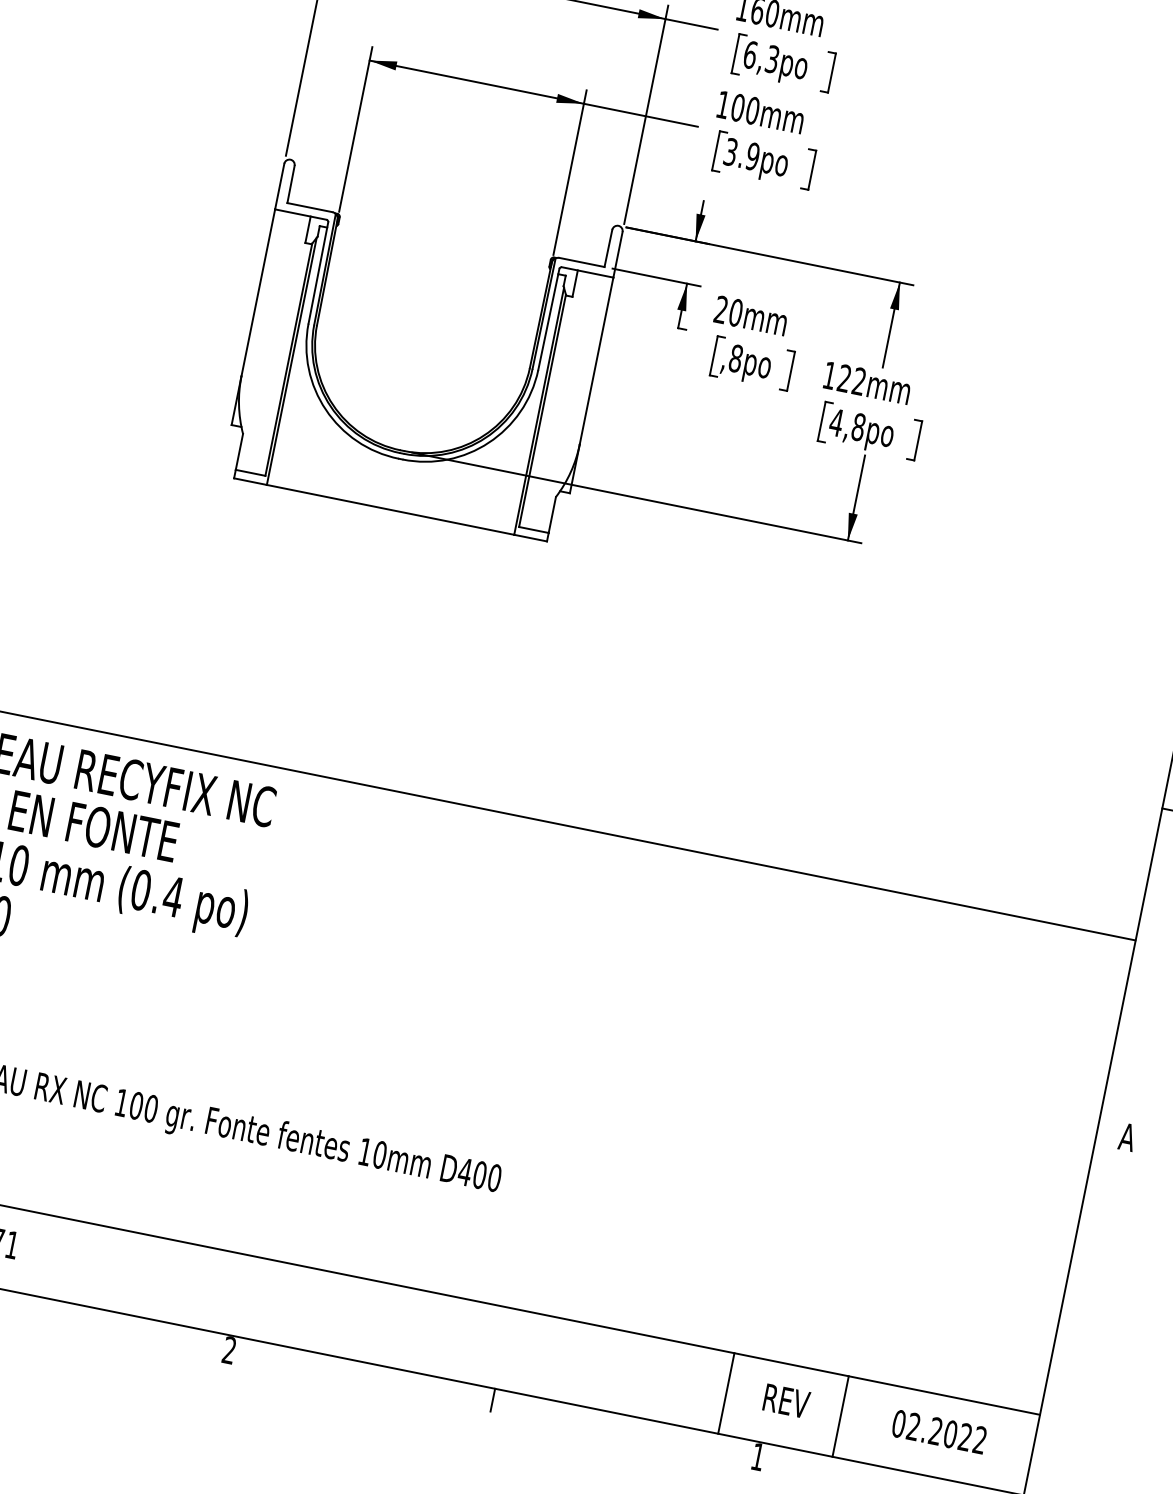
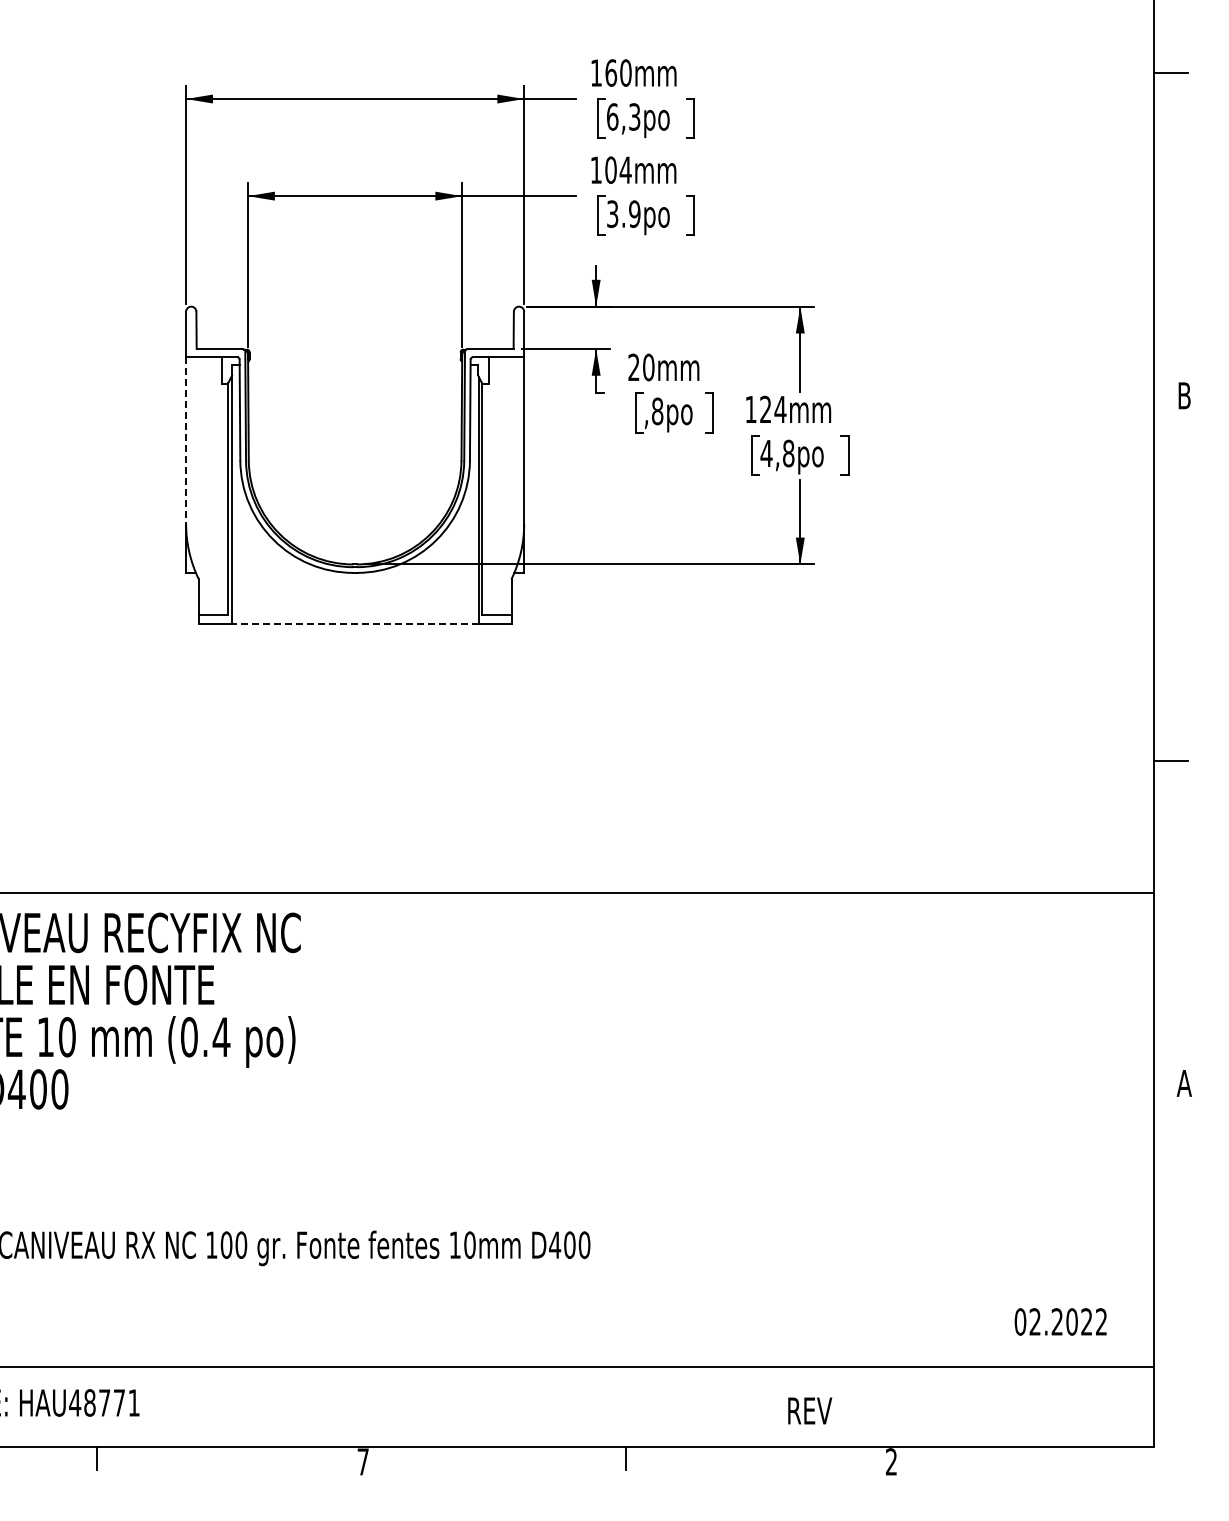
text: (752, 110) -> (625, 169), 100mm -> 104mm
line: (258, 293) -> (186, 441), solid -> dashed
text: (859, 380) -> (780, 408), 122mm -> 124mm
line: (390, 509) -> (355, 623), solid -> dashed
text: (228, 1349) -> (362, 1461), 2 -> 7
line: (726, 1392) -> (848, 1406), removed
text: (787, 1400) -> (810, 1410), moved
line: (840, 1415) -> (962, 1406), removed
text: (939, 1431) -> (1060, 1321), moved
text: (758, 1456) -> (891, 1461), 1 -> 2

